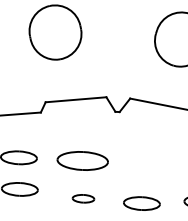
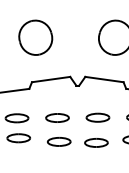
part: (82, 160) -> (57, 117), size x0.71
part: (145, 163) -> (97, 117), added
part: (83, 198) -> (59, 141), size x1.67

